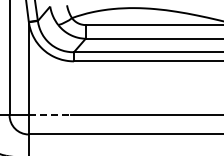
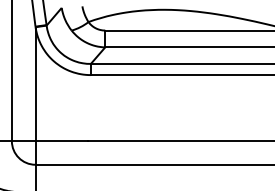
line: (50, 115) -> (62, 141), dashed -> solid

